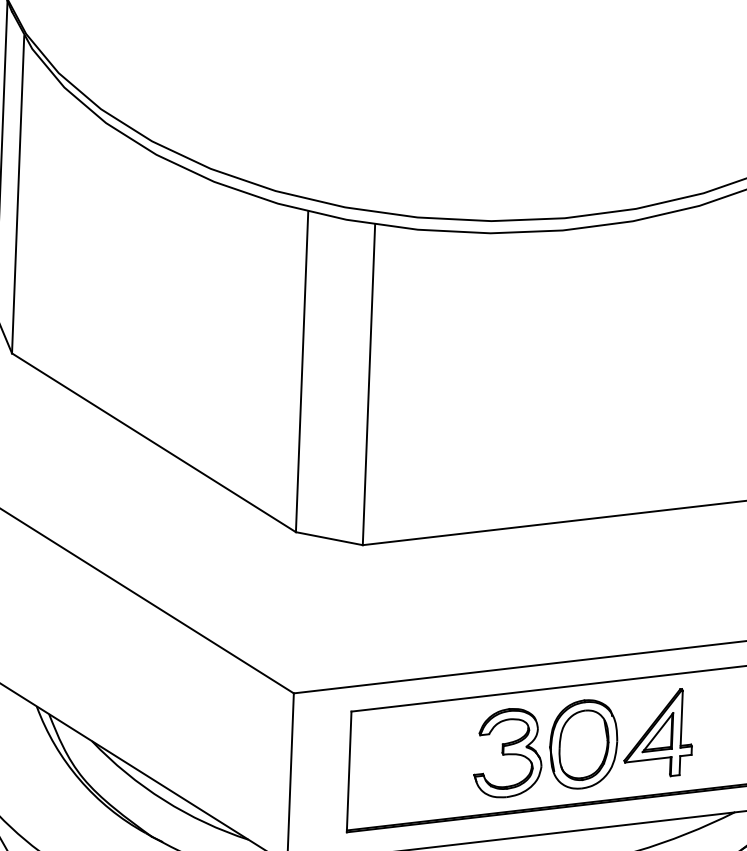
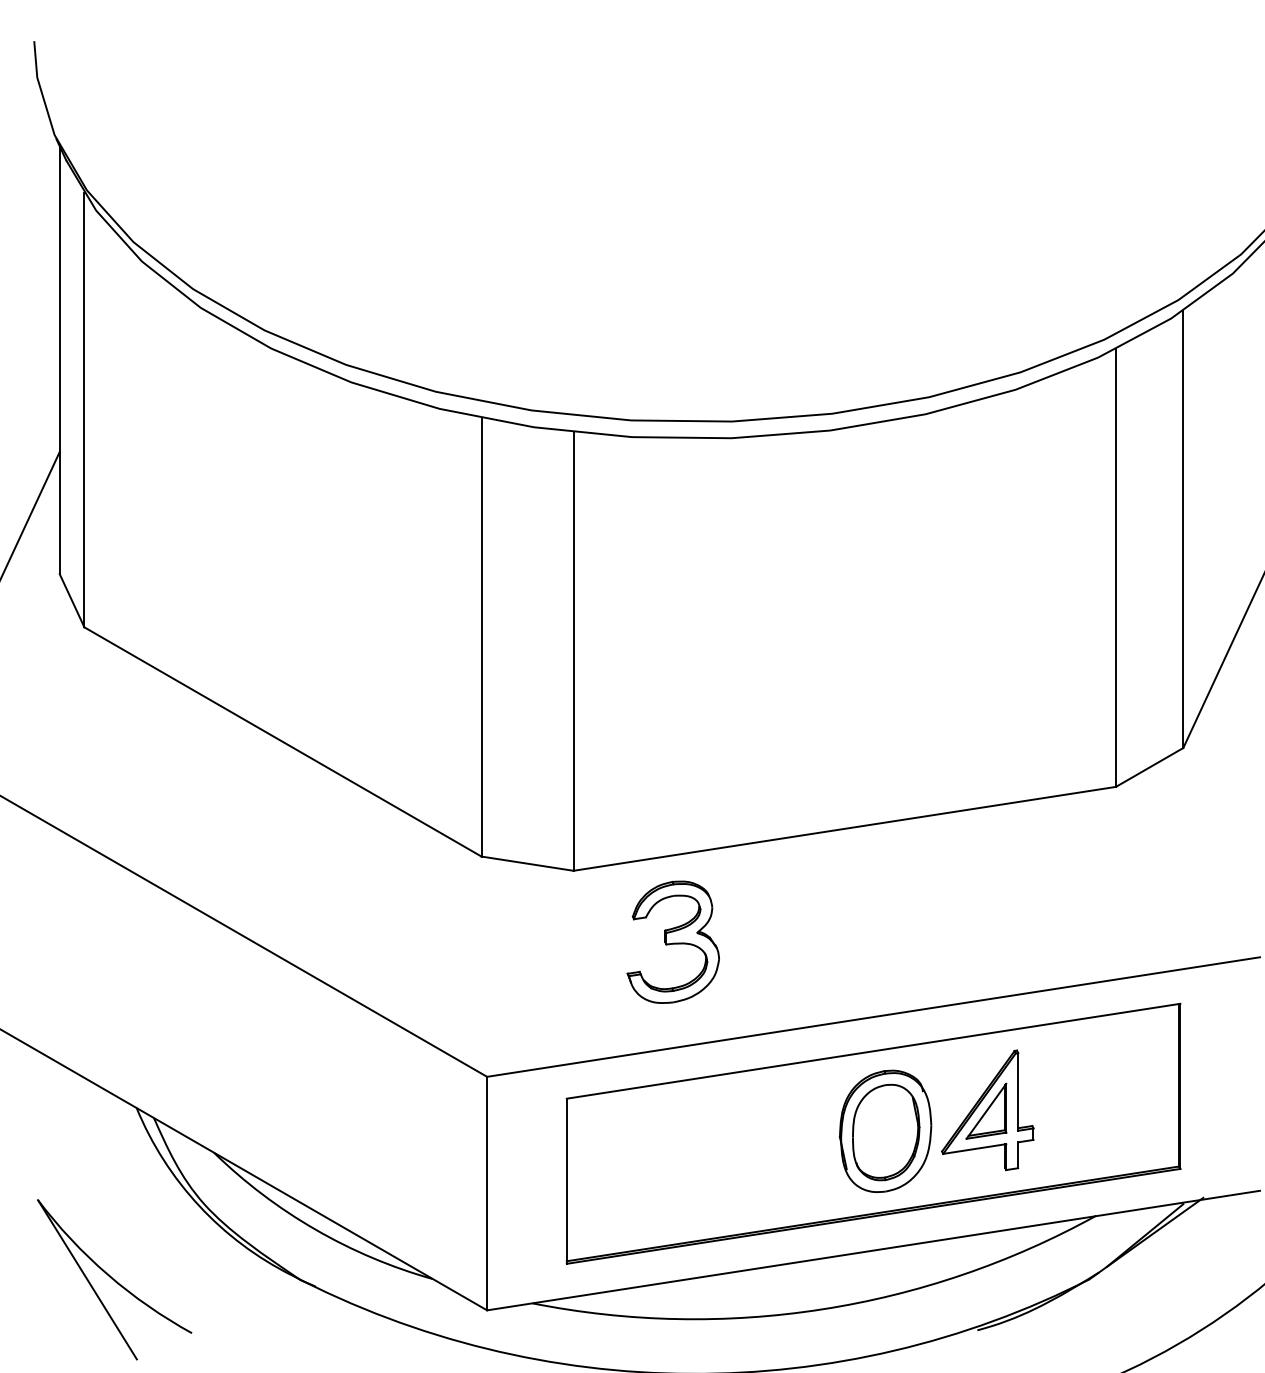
part: (507, 752) -> (672, 941), moved

